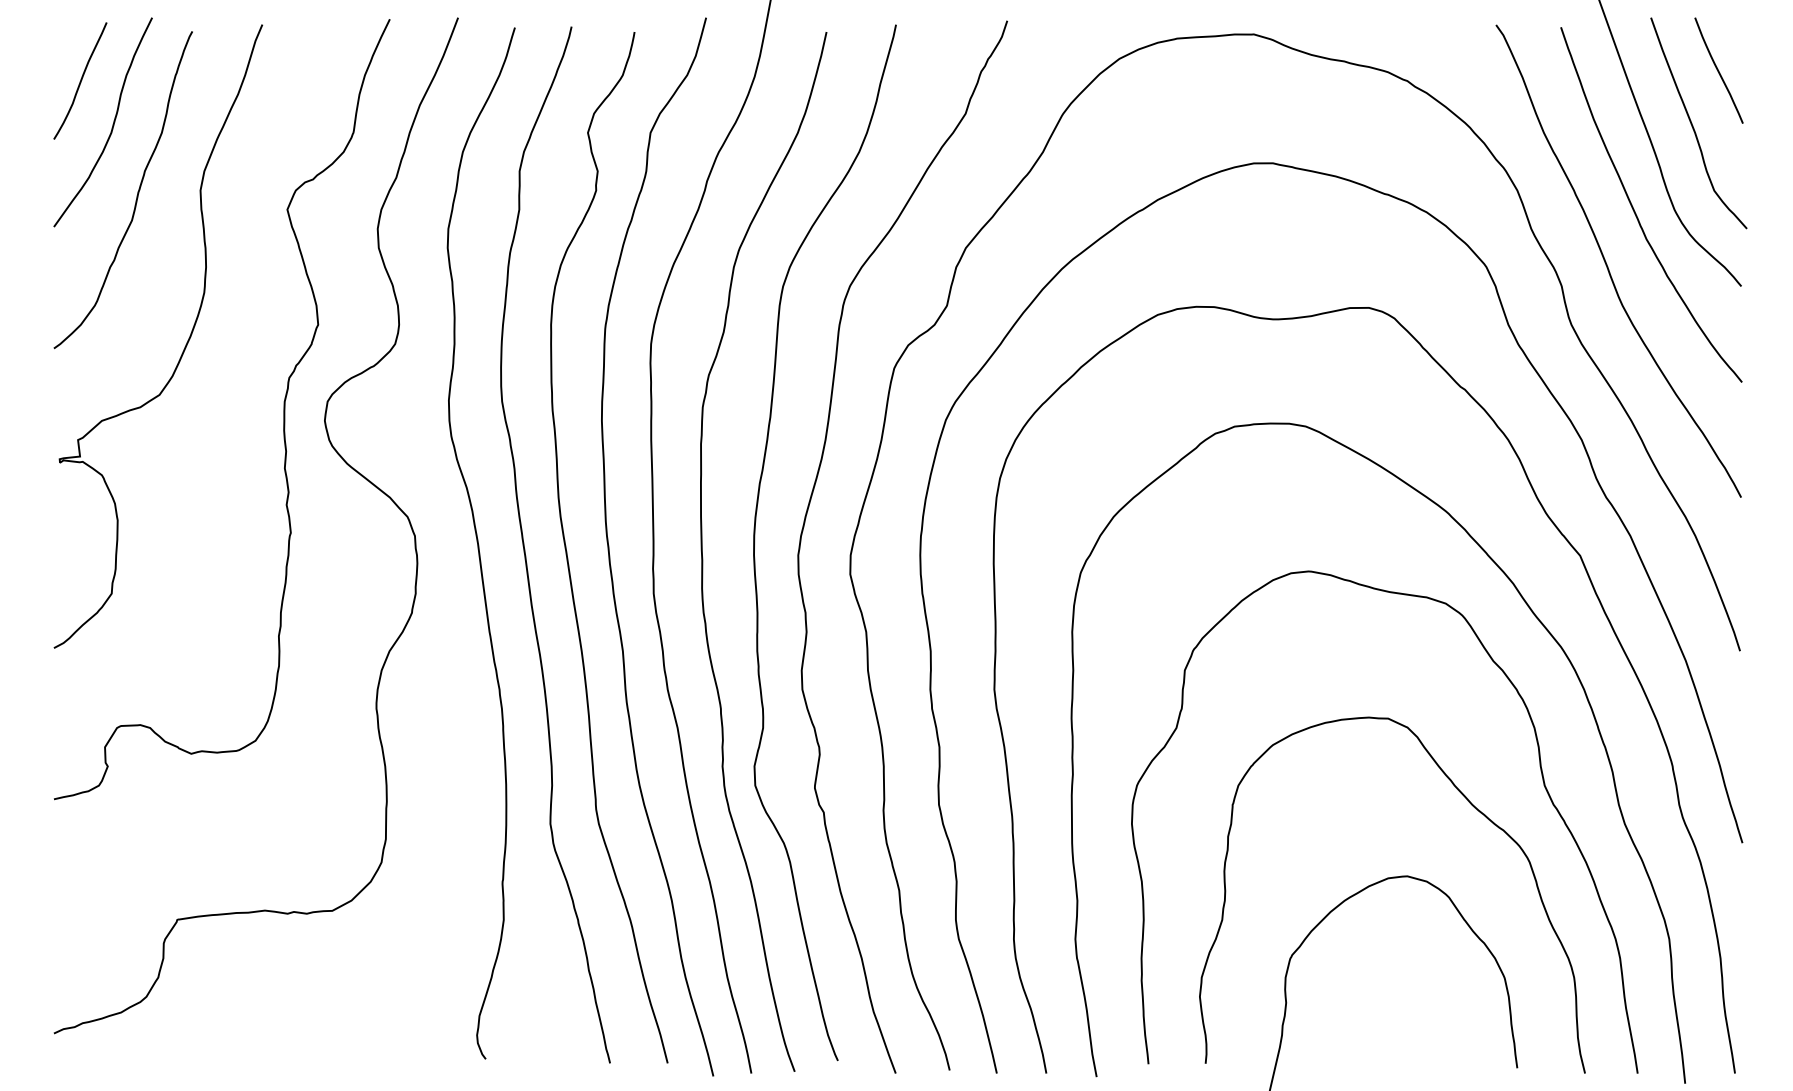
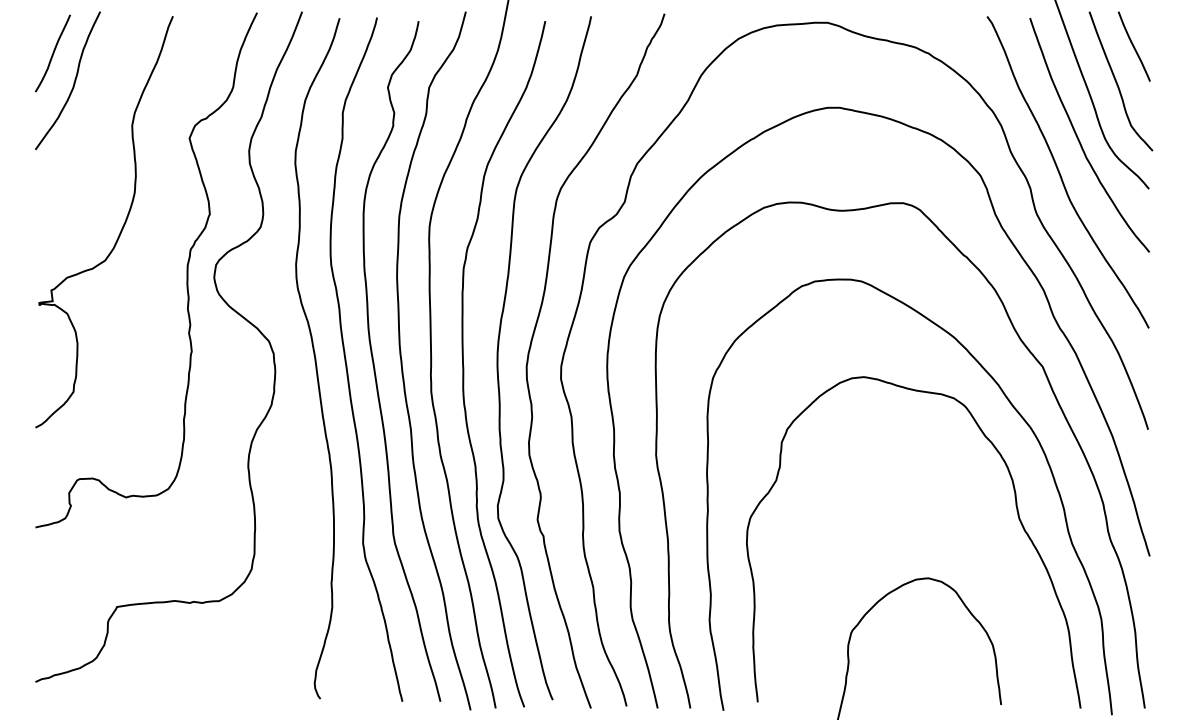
curve: (135, 196) -> (89, 129), removed
curve: (1475, 809) -> (973, 534), removed

